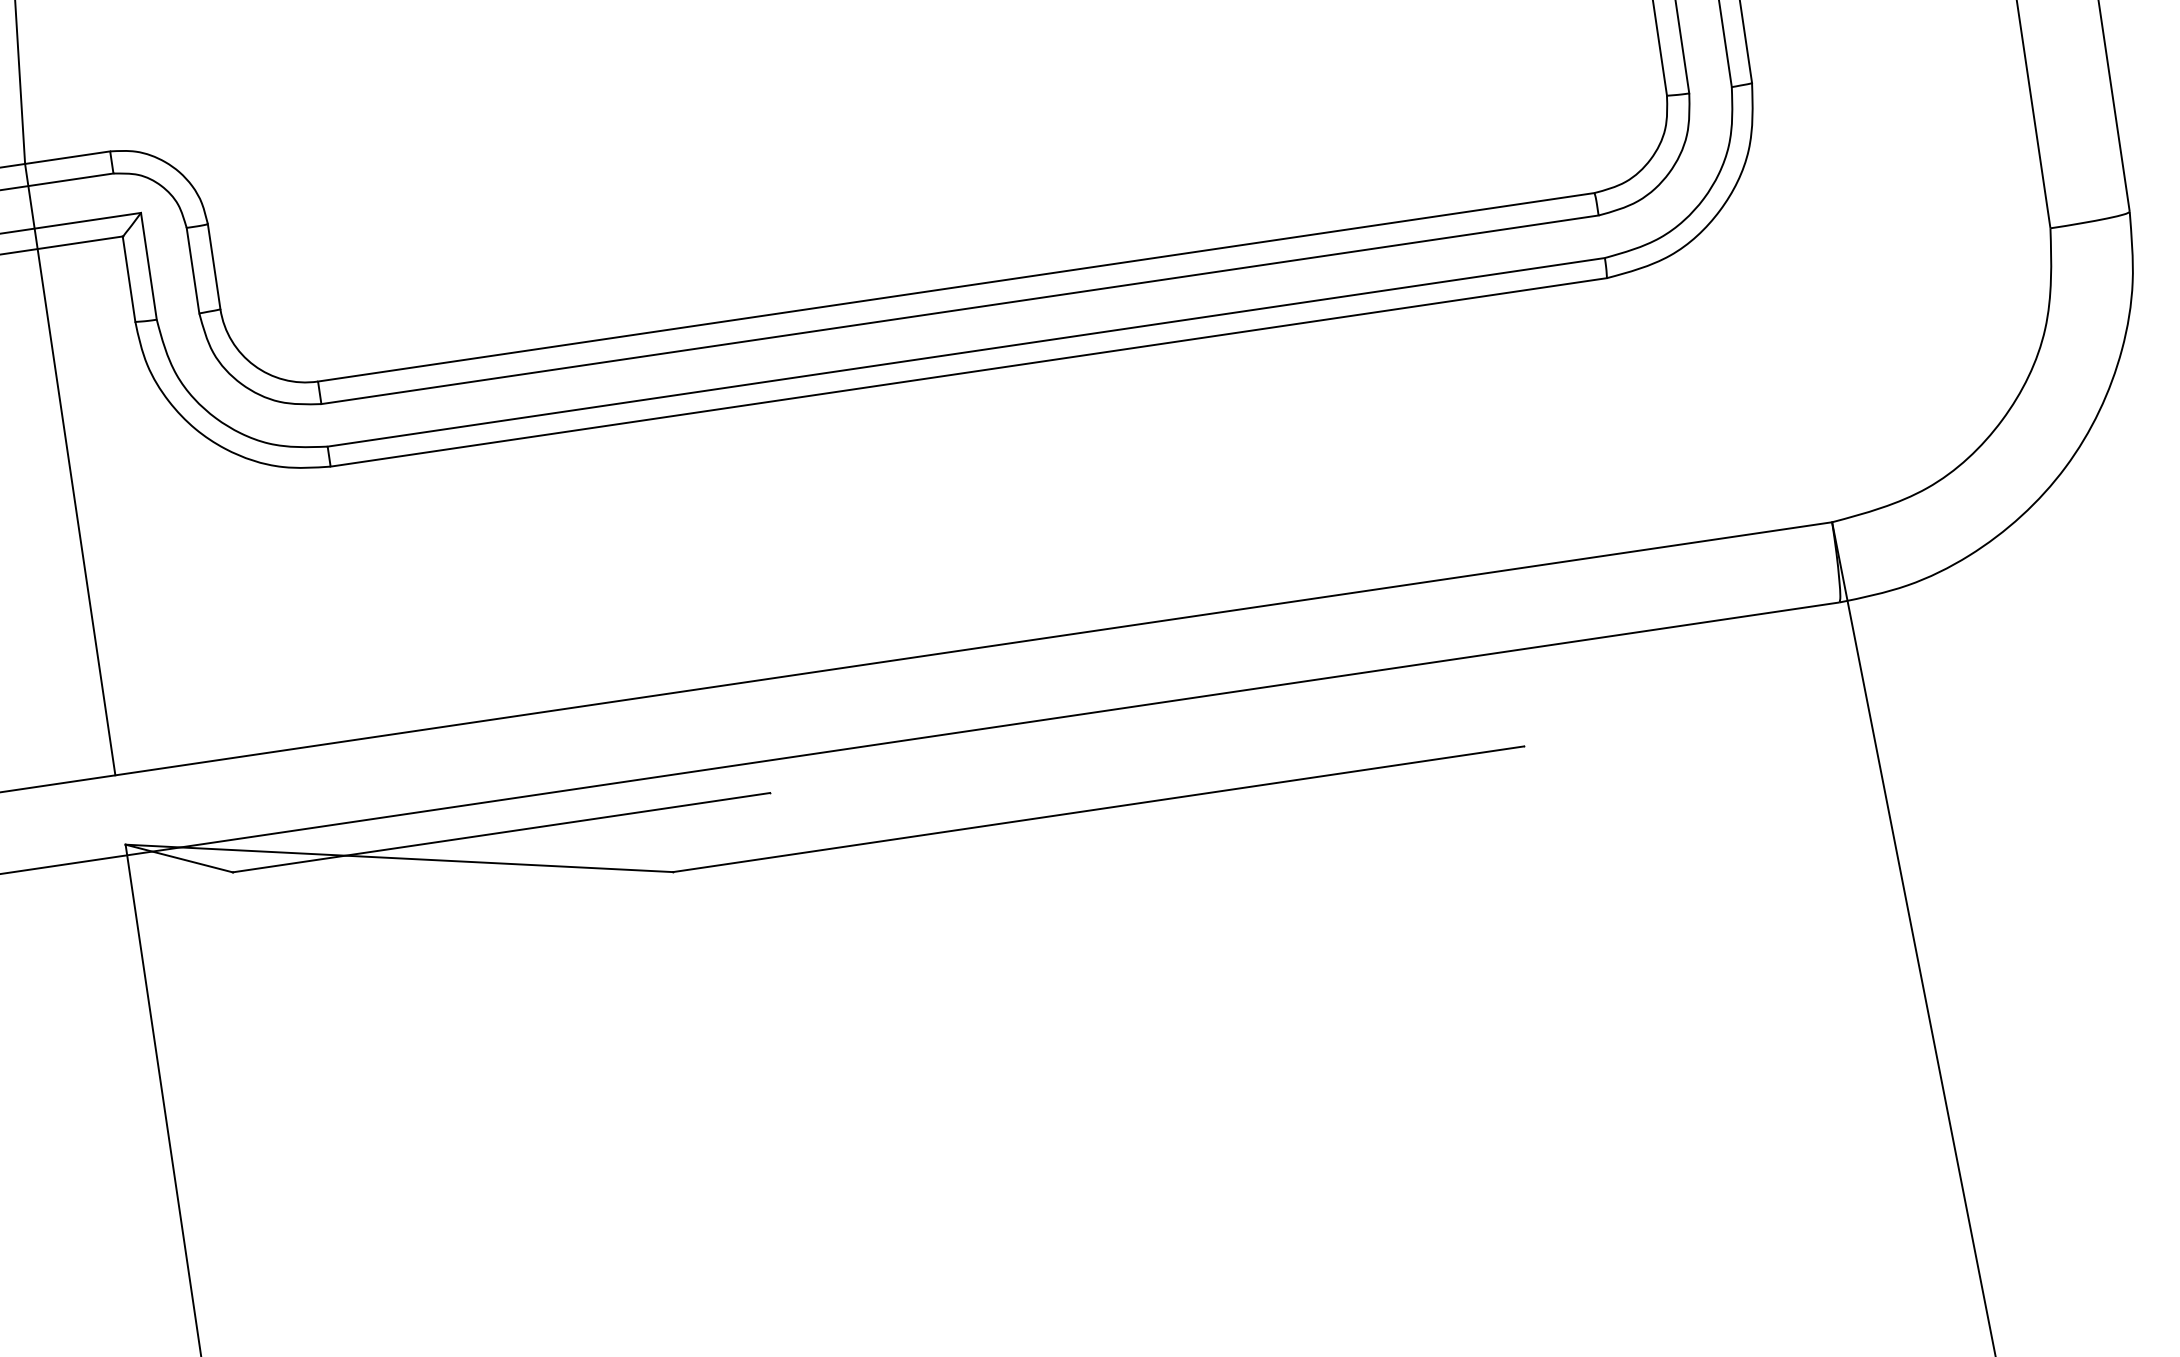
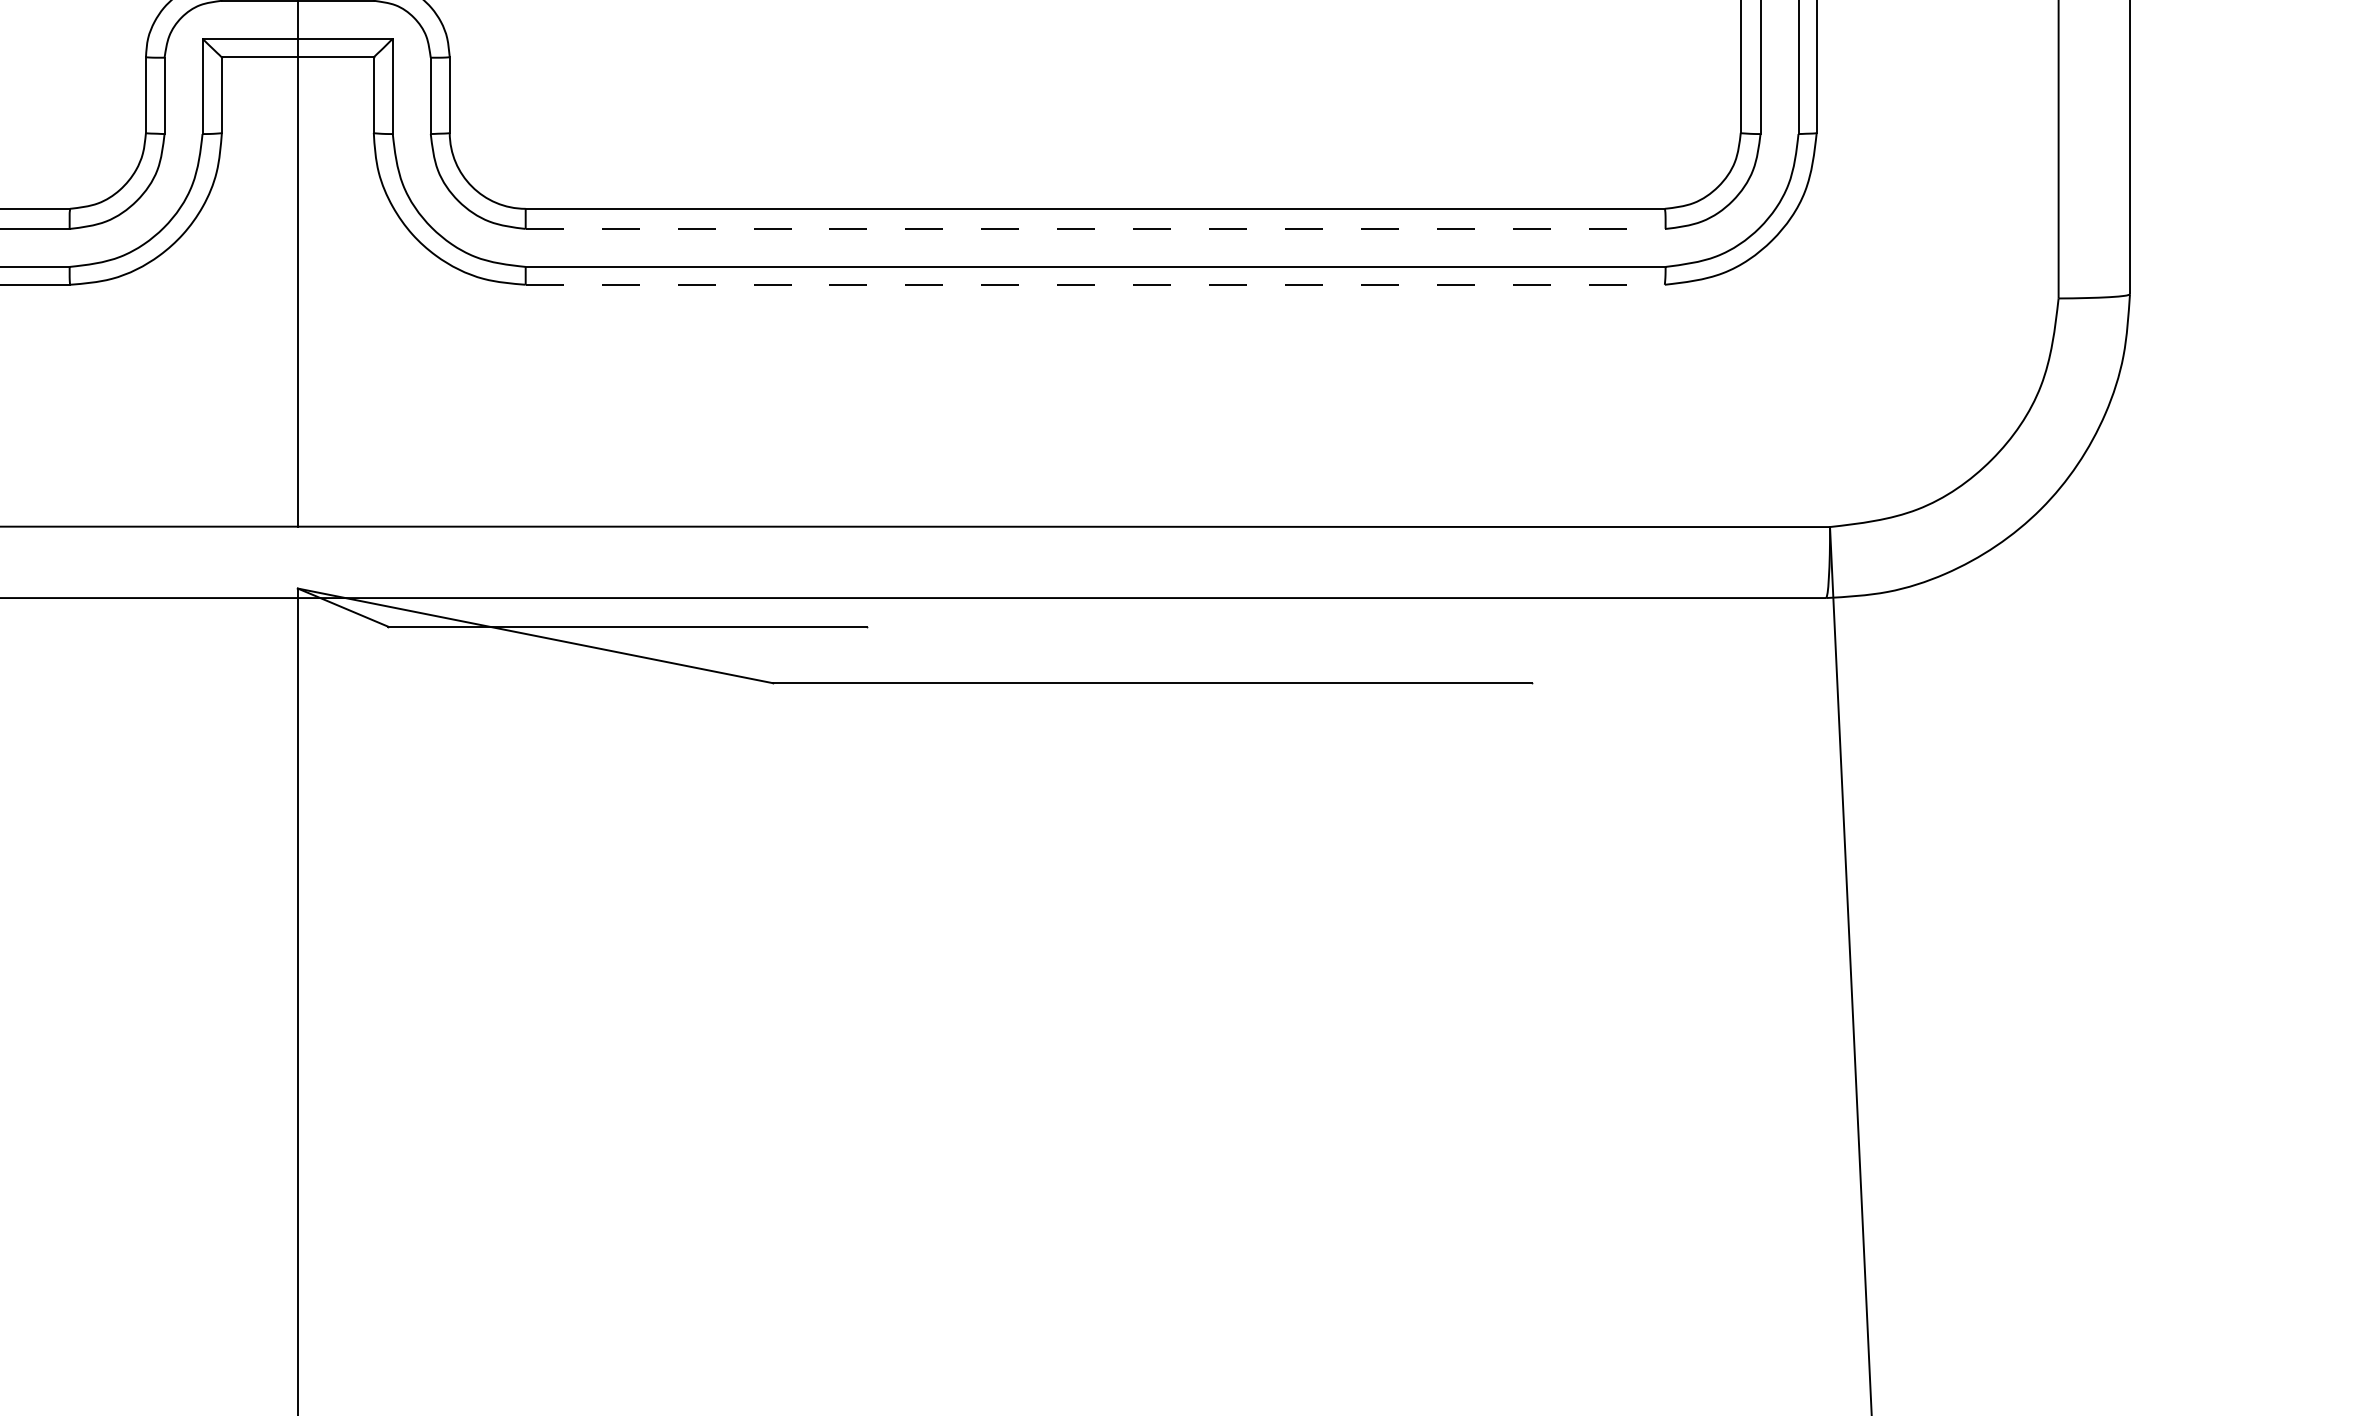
line: (959, 309) -> (1095, 228), solid -> dashed
line: (969, 372) -> (1095, 284), solid -> dashed

